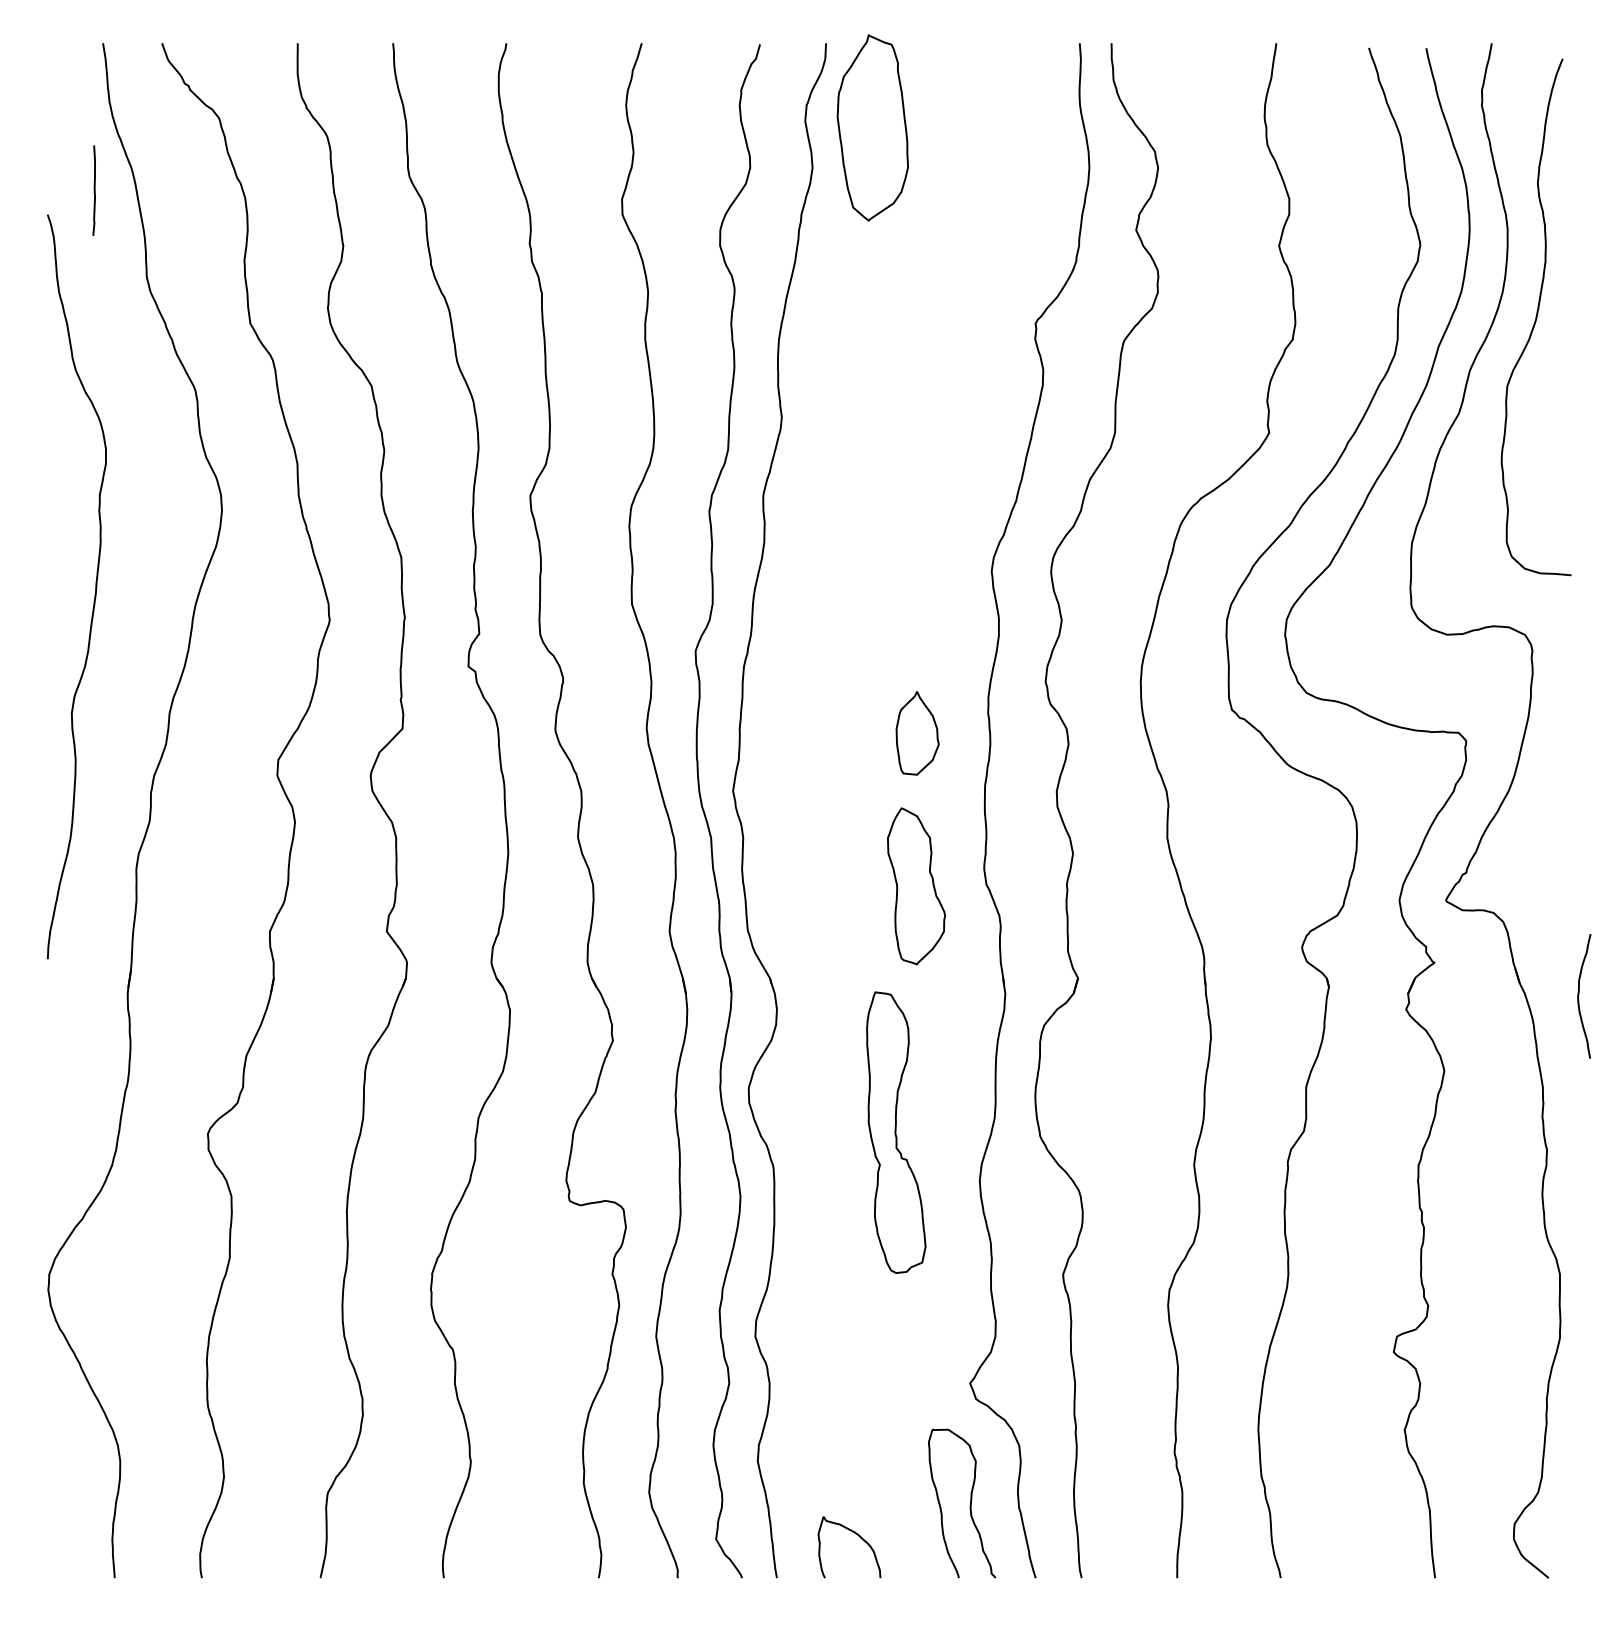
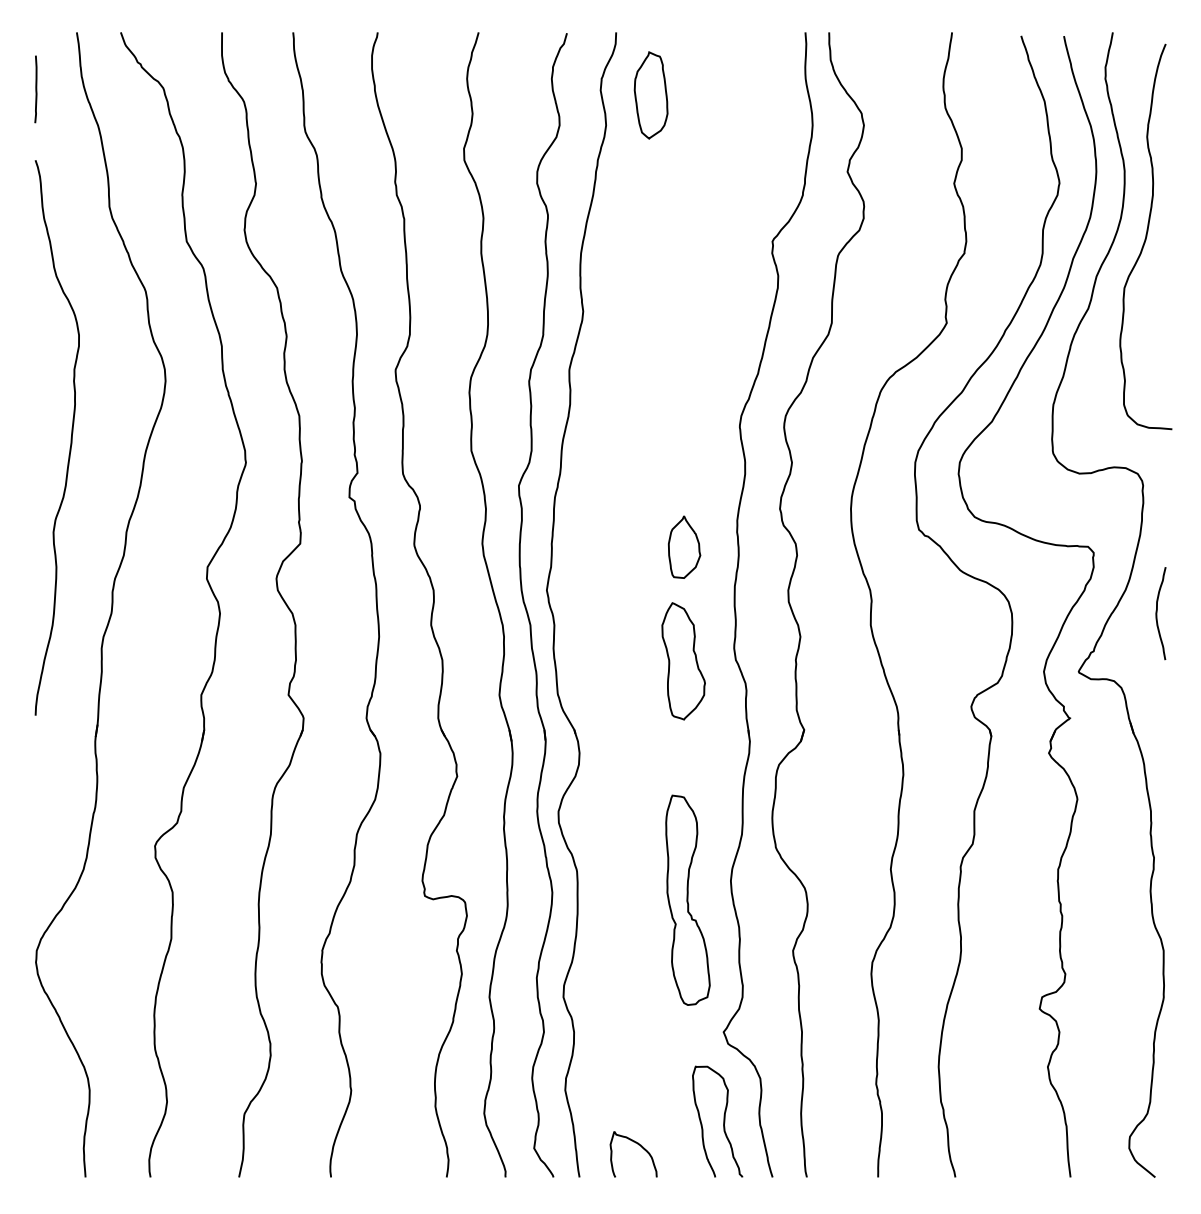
part: (872, 127) -> (650, 95), size x0.62
line: (93, 190) -> (35, 89), moved
curve: (1579, 995) -> (1157, 612), moved
part: (896, 1132) -> (688, 900), moved

